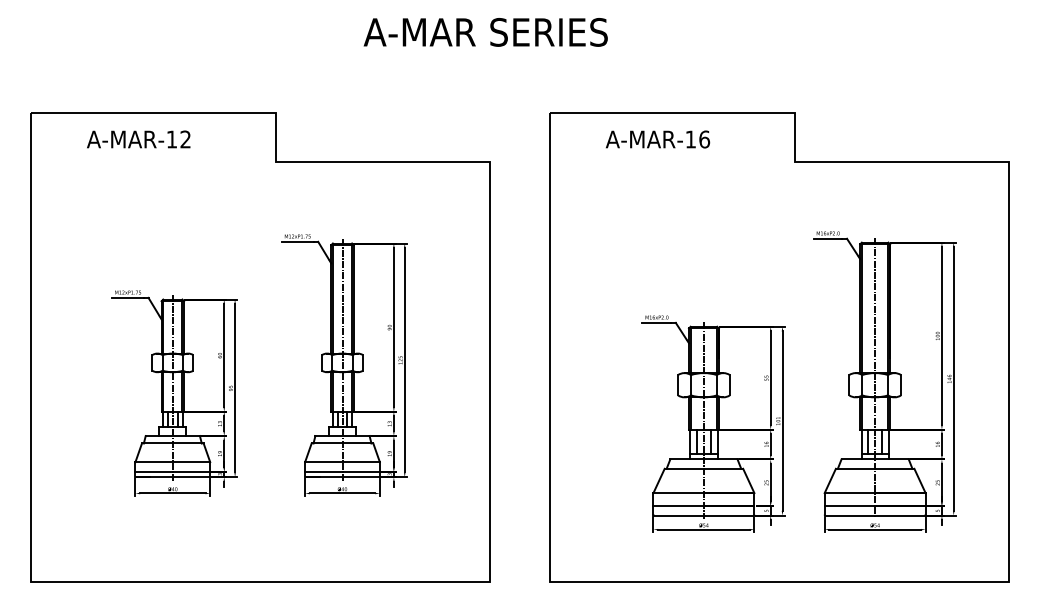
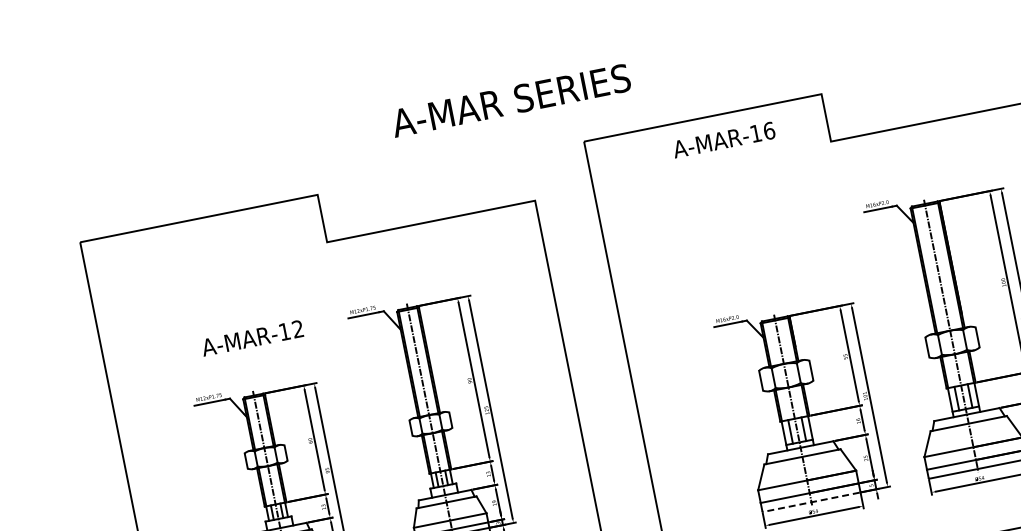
text: (485, 32) -> (510, 100), moved
text: (138, 139) -> (252, 338), moved
text: (658, 139) -> (724, 139), moved
line: (703, 515) -> (811, 502), solid -> dashed

